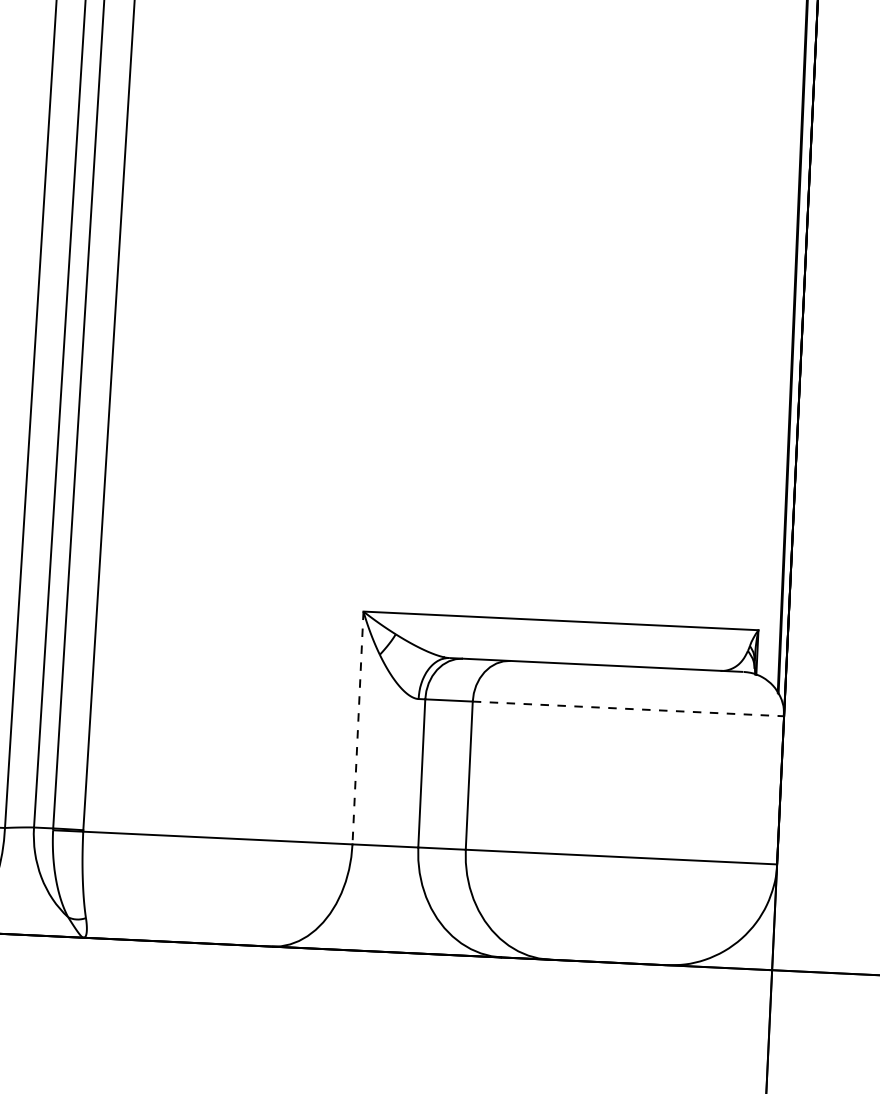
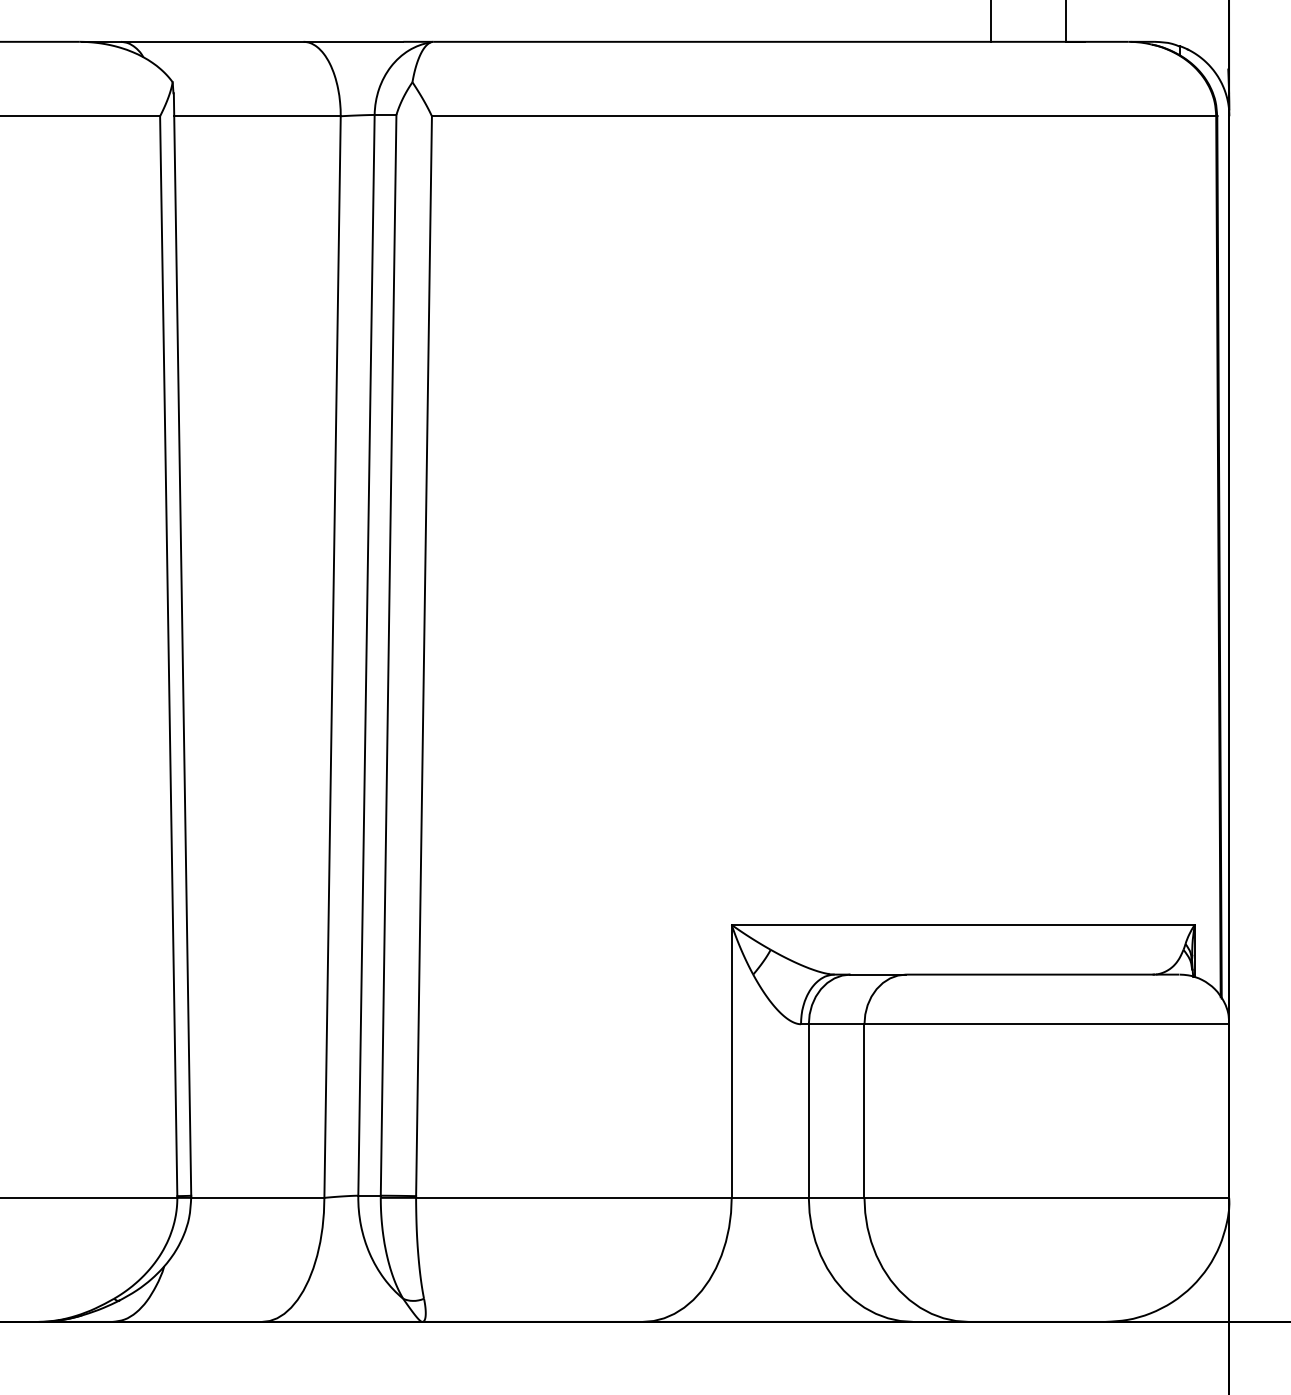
line: (628, 709) -> (1047, 1024), dashed -> solid
line: (357, 728) -> (731, 1061), dashed -> solid

